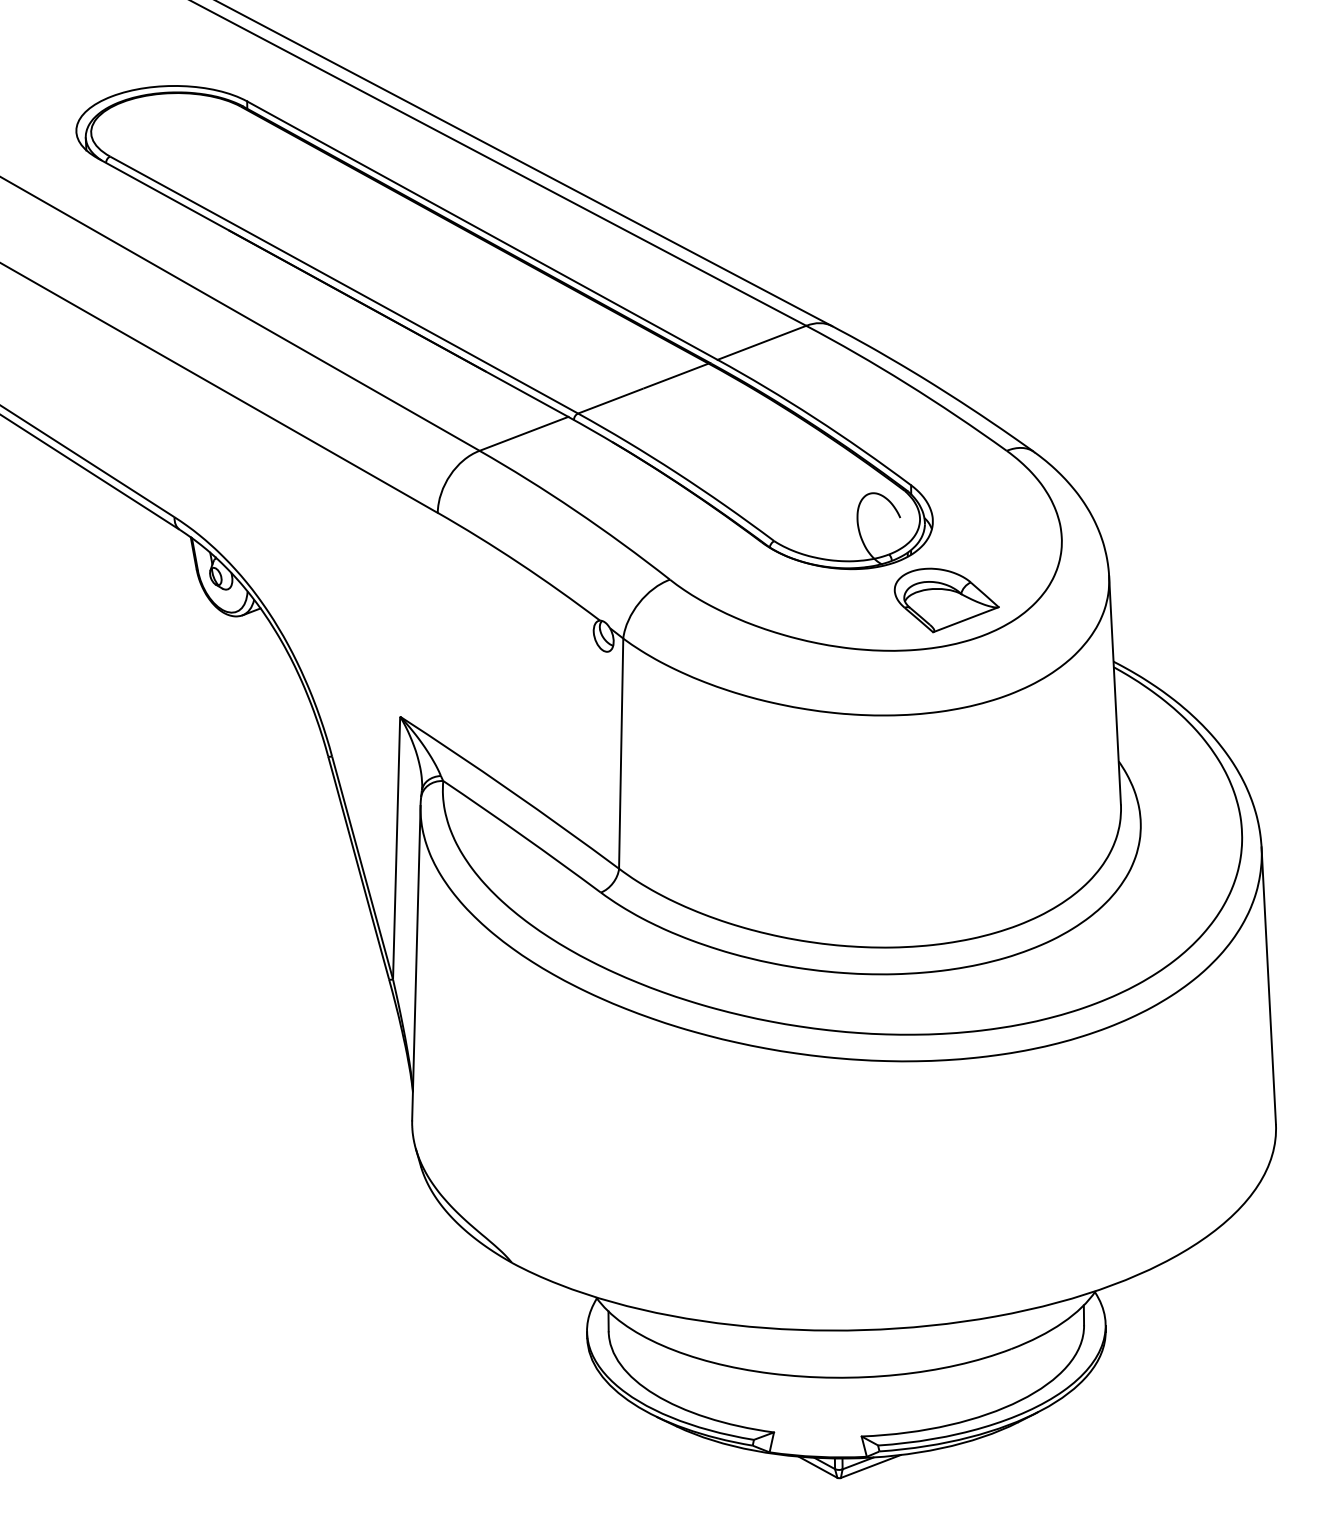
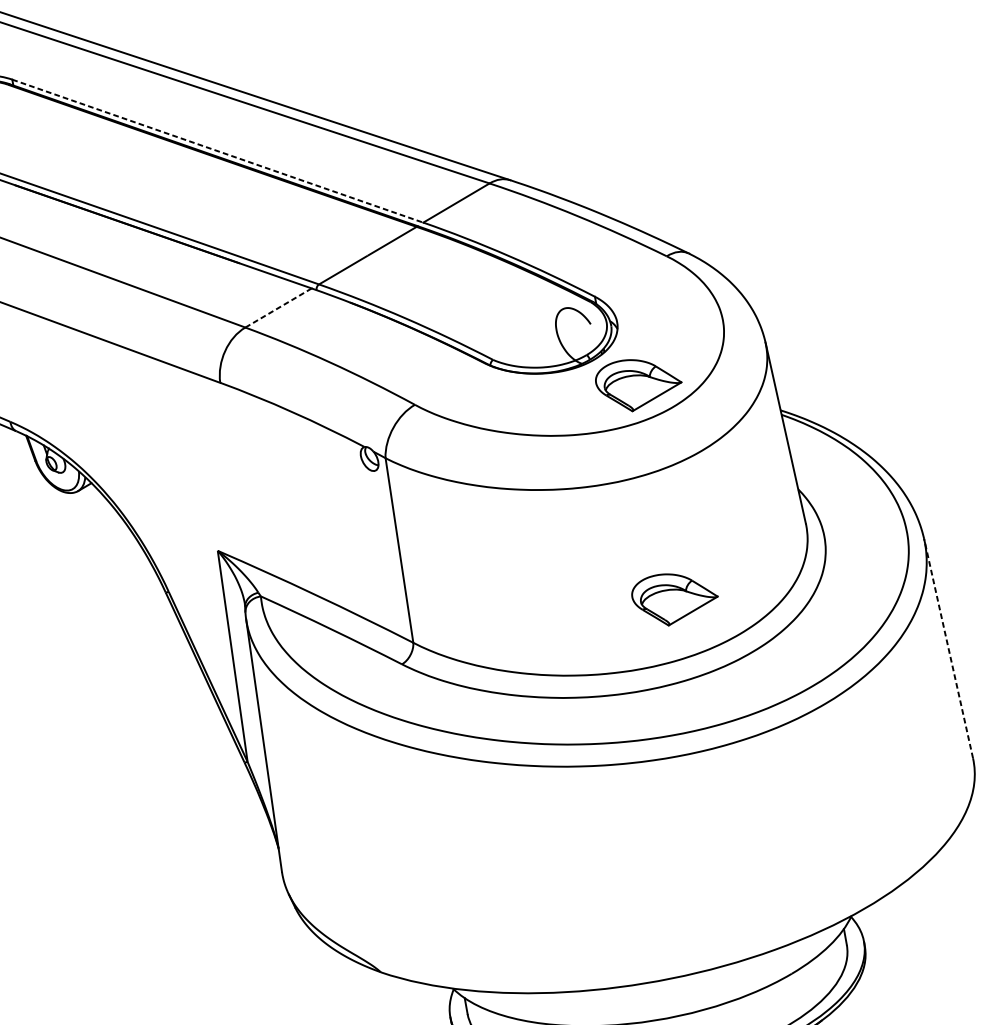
line: (482, 230) -> (217, 151), solid -> dashed
line: (524, 433) -> (278, 307), solid -> dashed
part: (946, 868) -> (675, 598), added
line: (1268, 985) -> (948, 648), solid -> dashed

